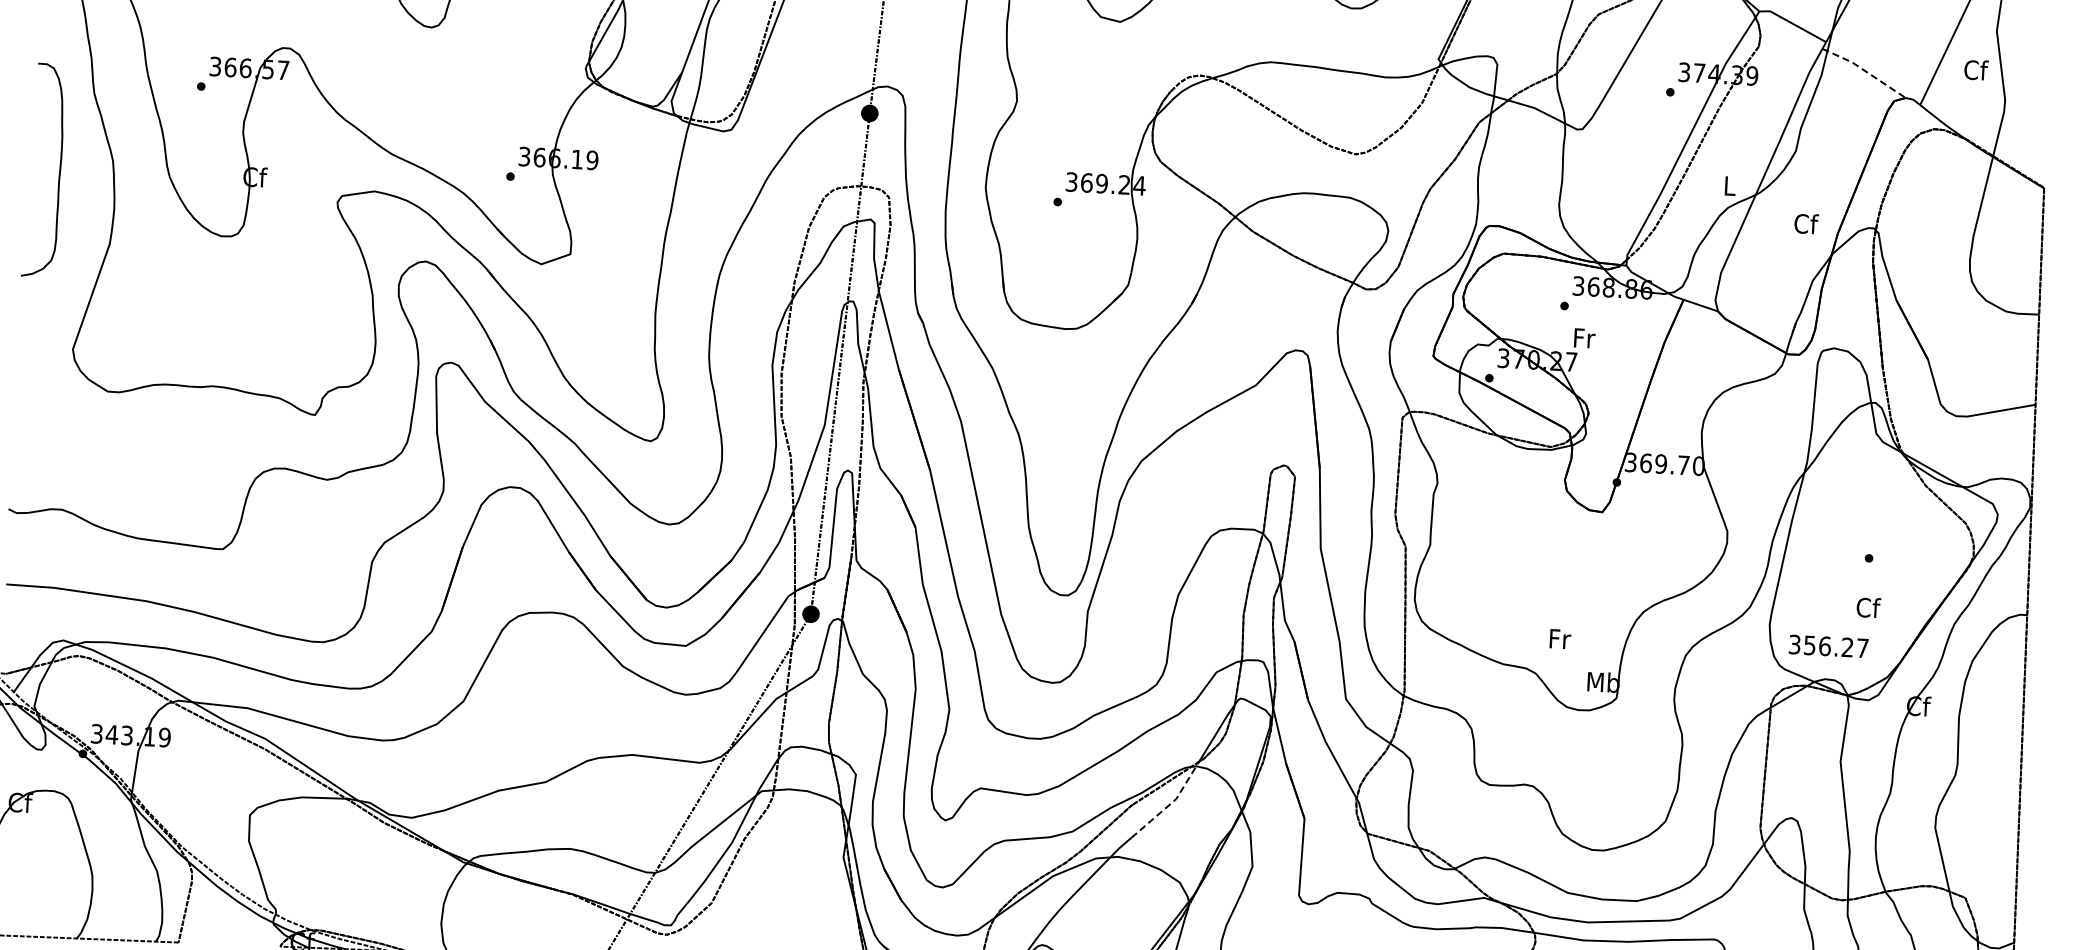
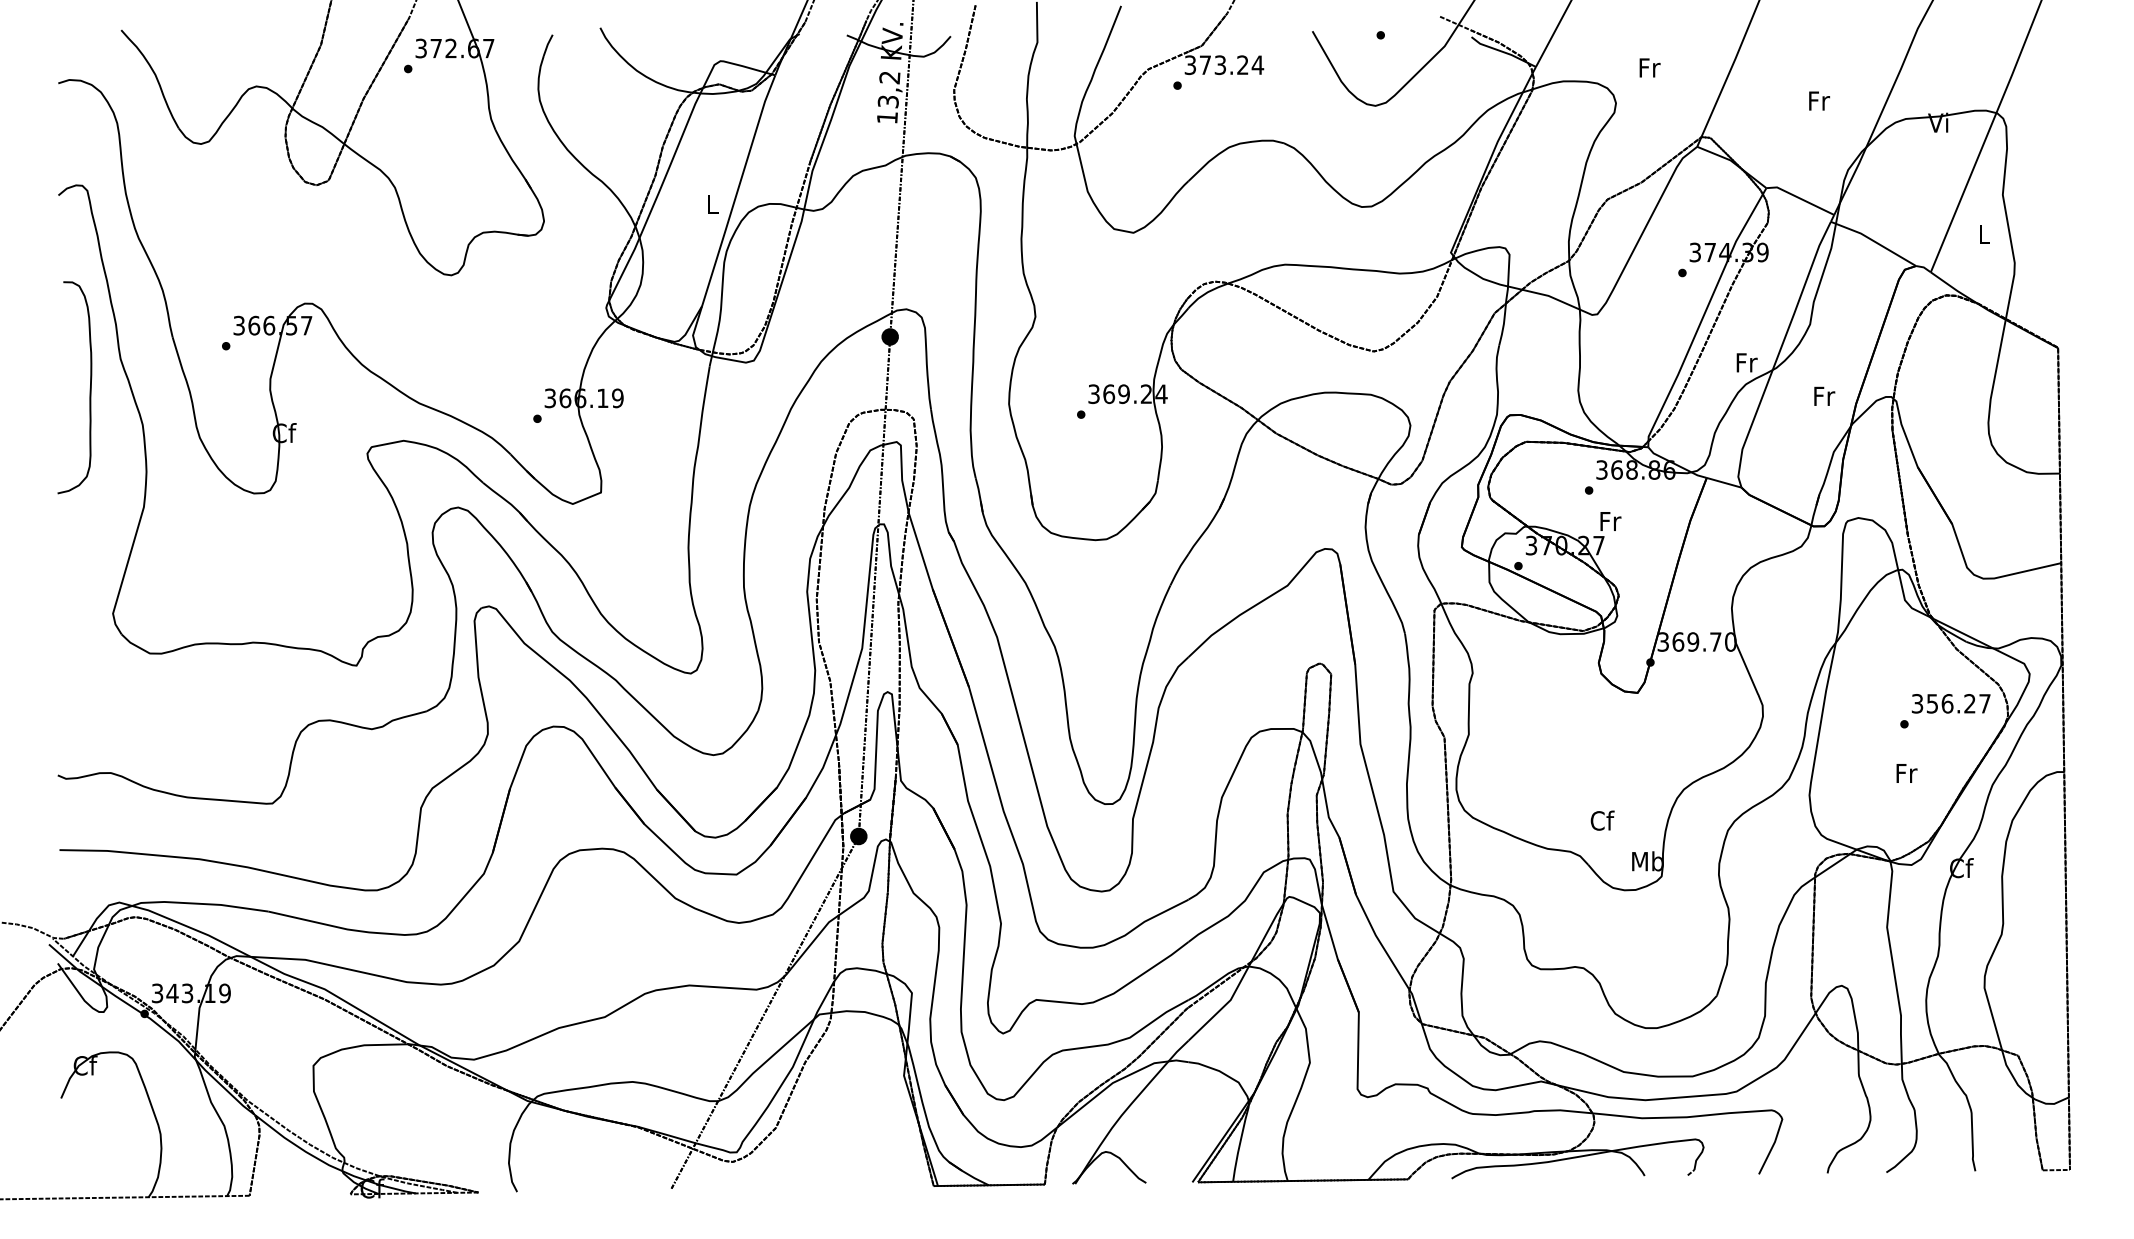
text: (1976, 69) -> (1984, 234), Cf -> L
line: (1865, 71) -> (1874, 241), dashed -> solid
curve: (58, 171) -> (89, 388), moved
text: (1729, 185) -> (1746, 362), L -> Fr
text: (1806, 224) -> (1824, 396), Cf -> Fr
text: (1868, 607) -> (1906, 773), Cf -> Fr
text: (1560, 638) -> (1602, 820), Fr -> Cf
text: (1828, 646) -> (1950, 703), moved
line: (1170, 803) -> (1225, 1004), dashed -> solid

